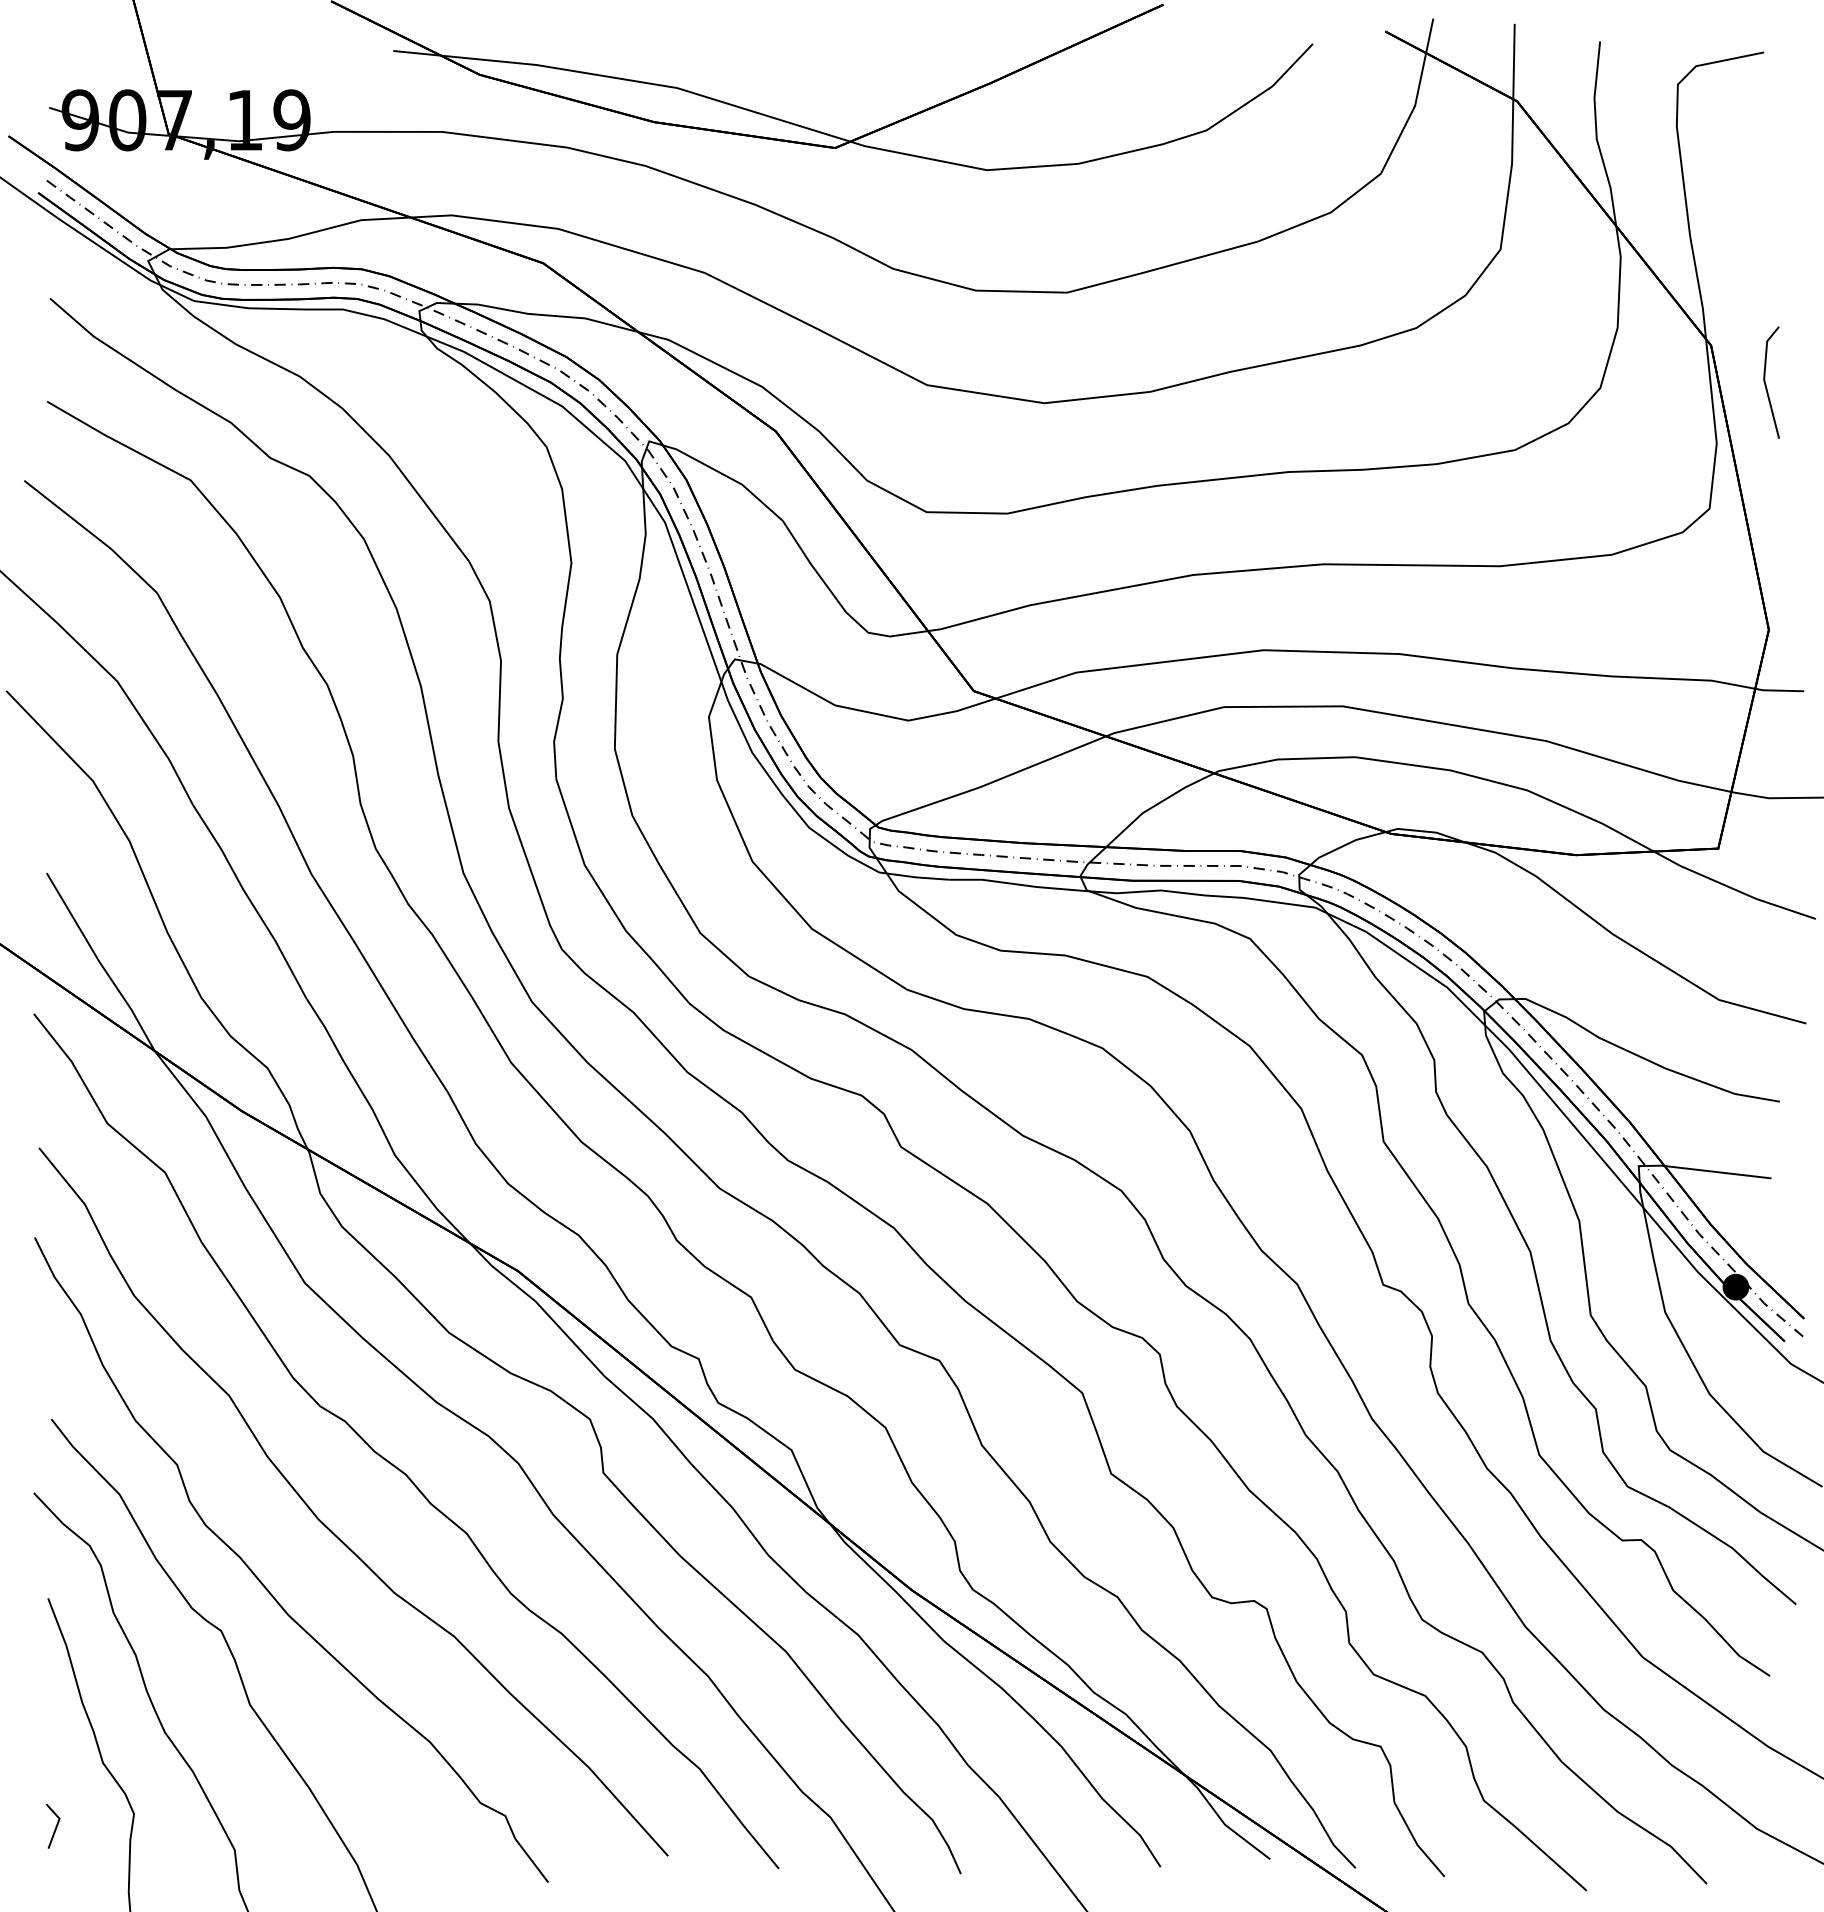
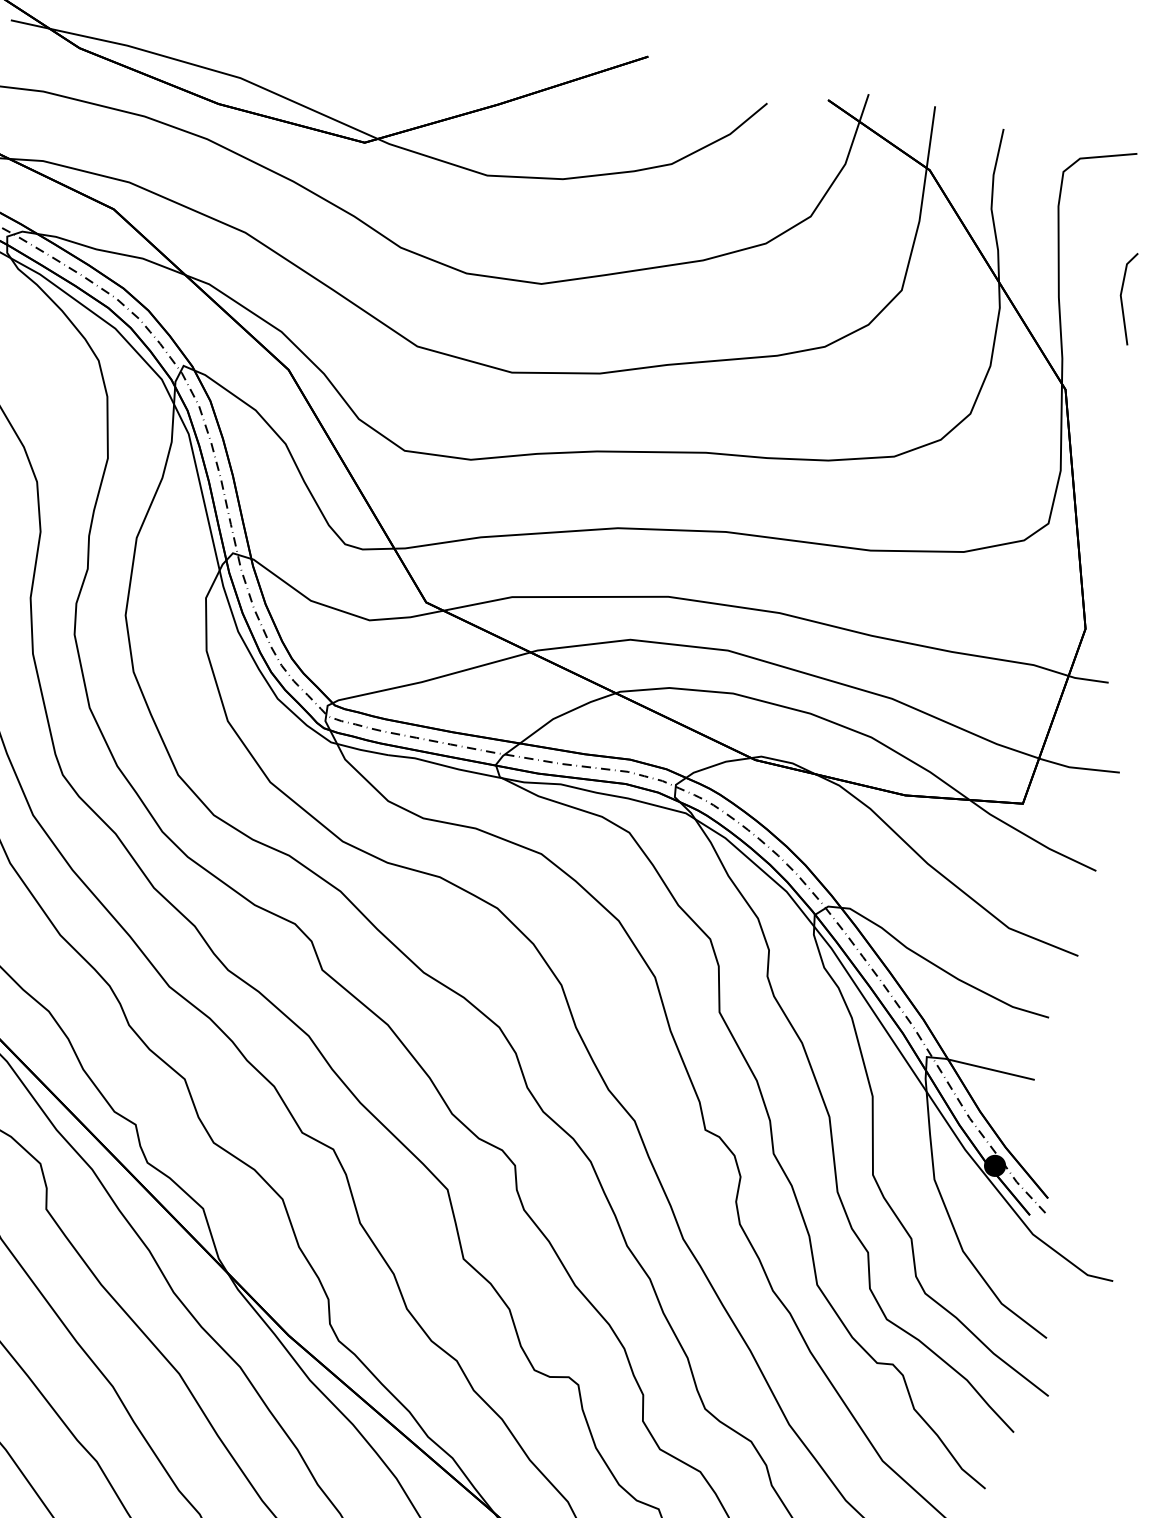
line: (1766, 384) -> (1122, 299), moved

